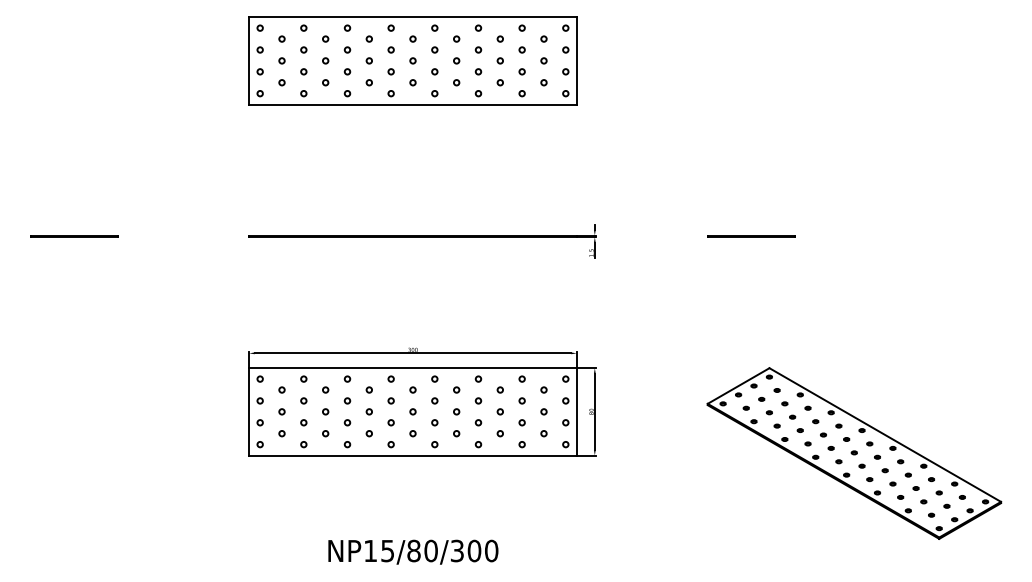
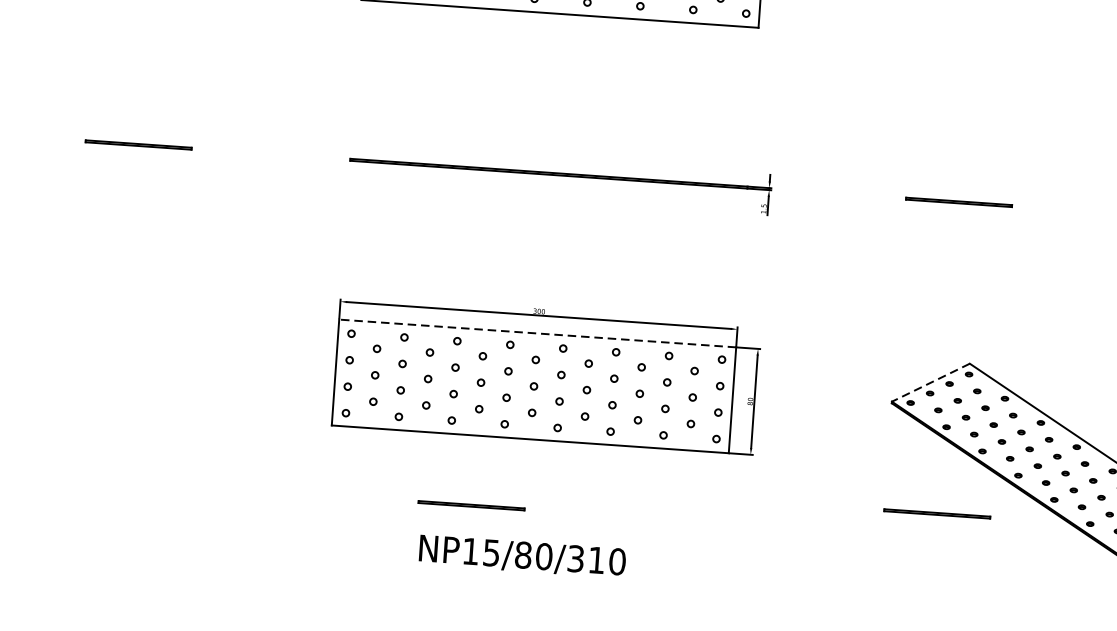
line: (413, 368) -> (538, 333), solid -> dashed
line: (738, 386) -> (930, 383), solid -> dashed
line: (751, 493) -> (937, 514), added
line: (368, 513) -> (471, 505), added
text: (474, 550) -> (596, 559), NP15/80/300 -> NP15/80/310

